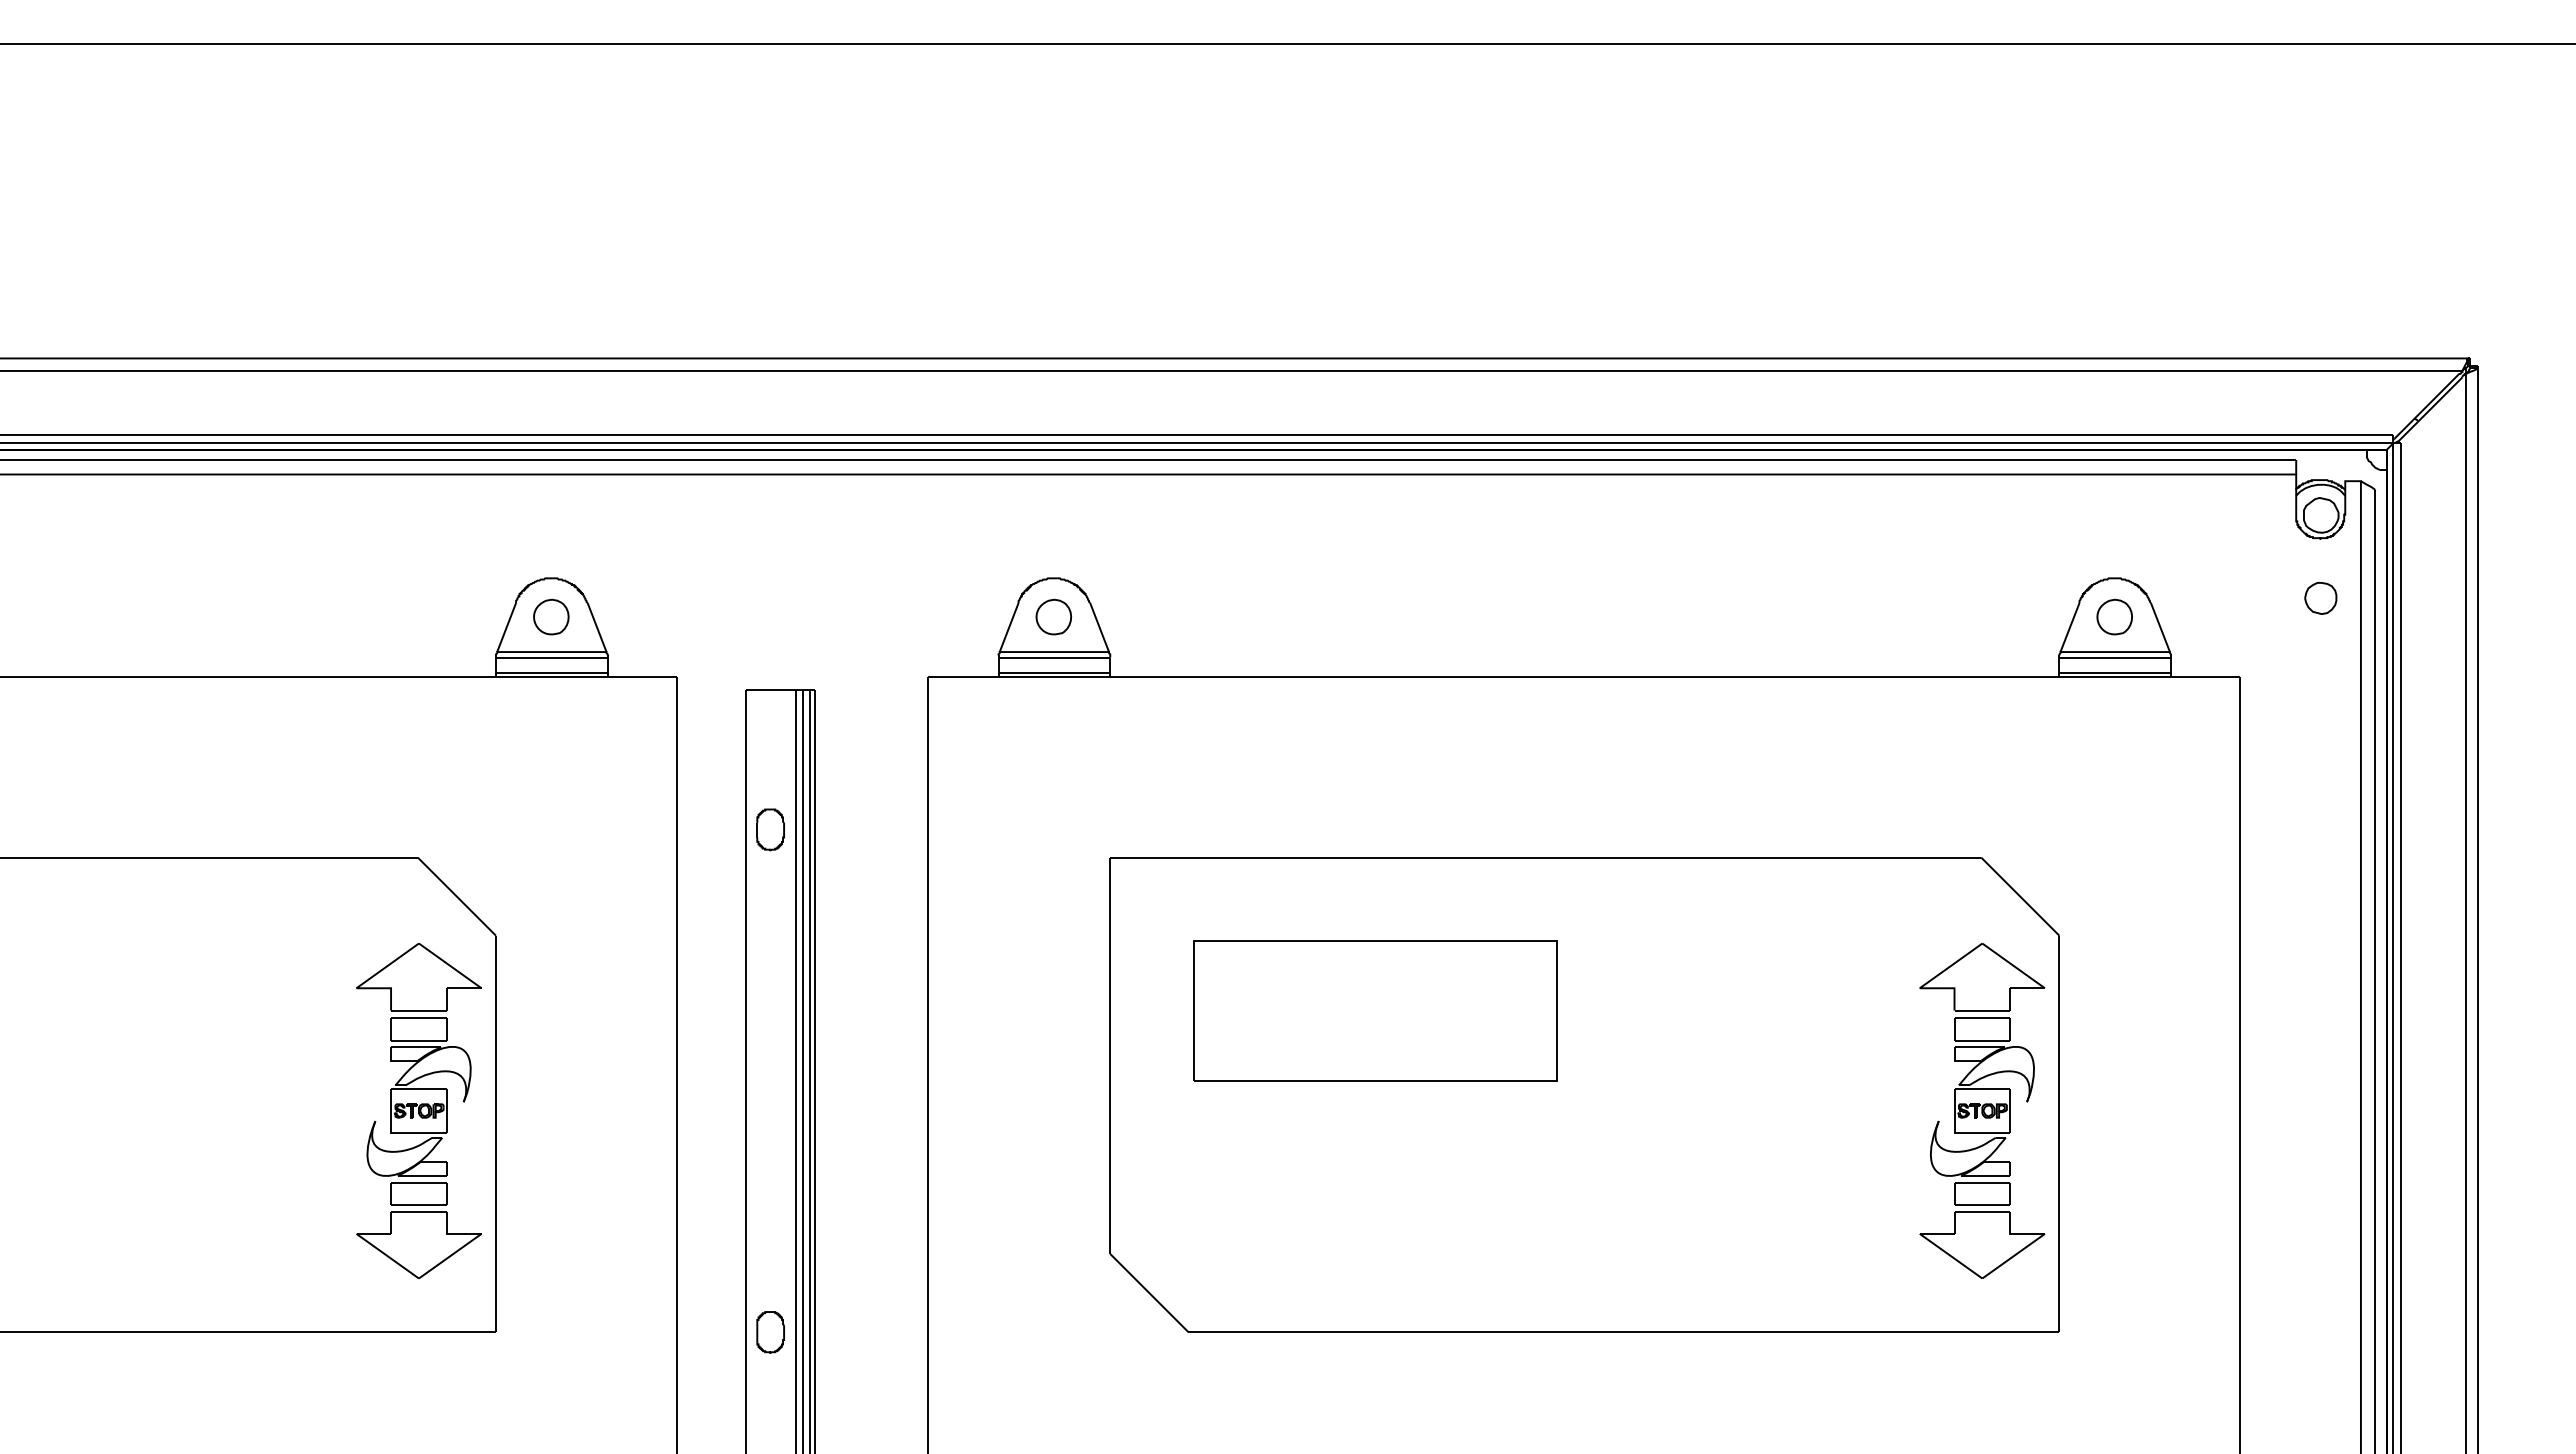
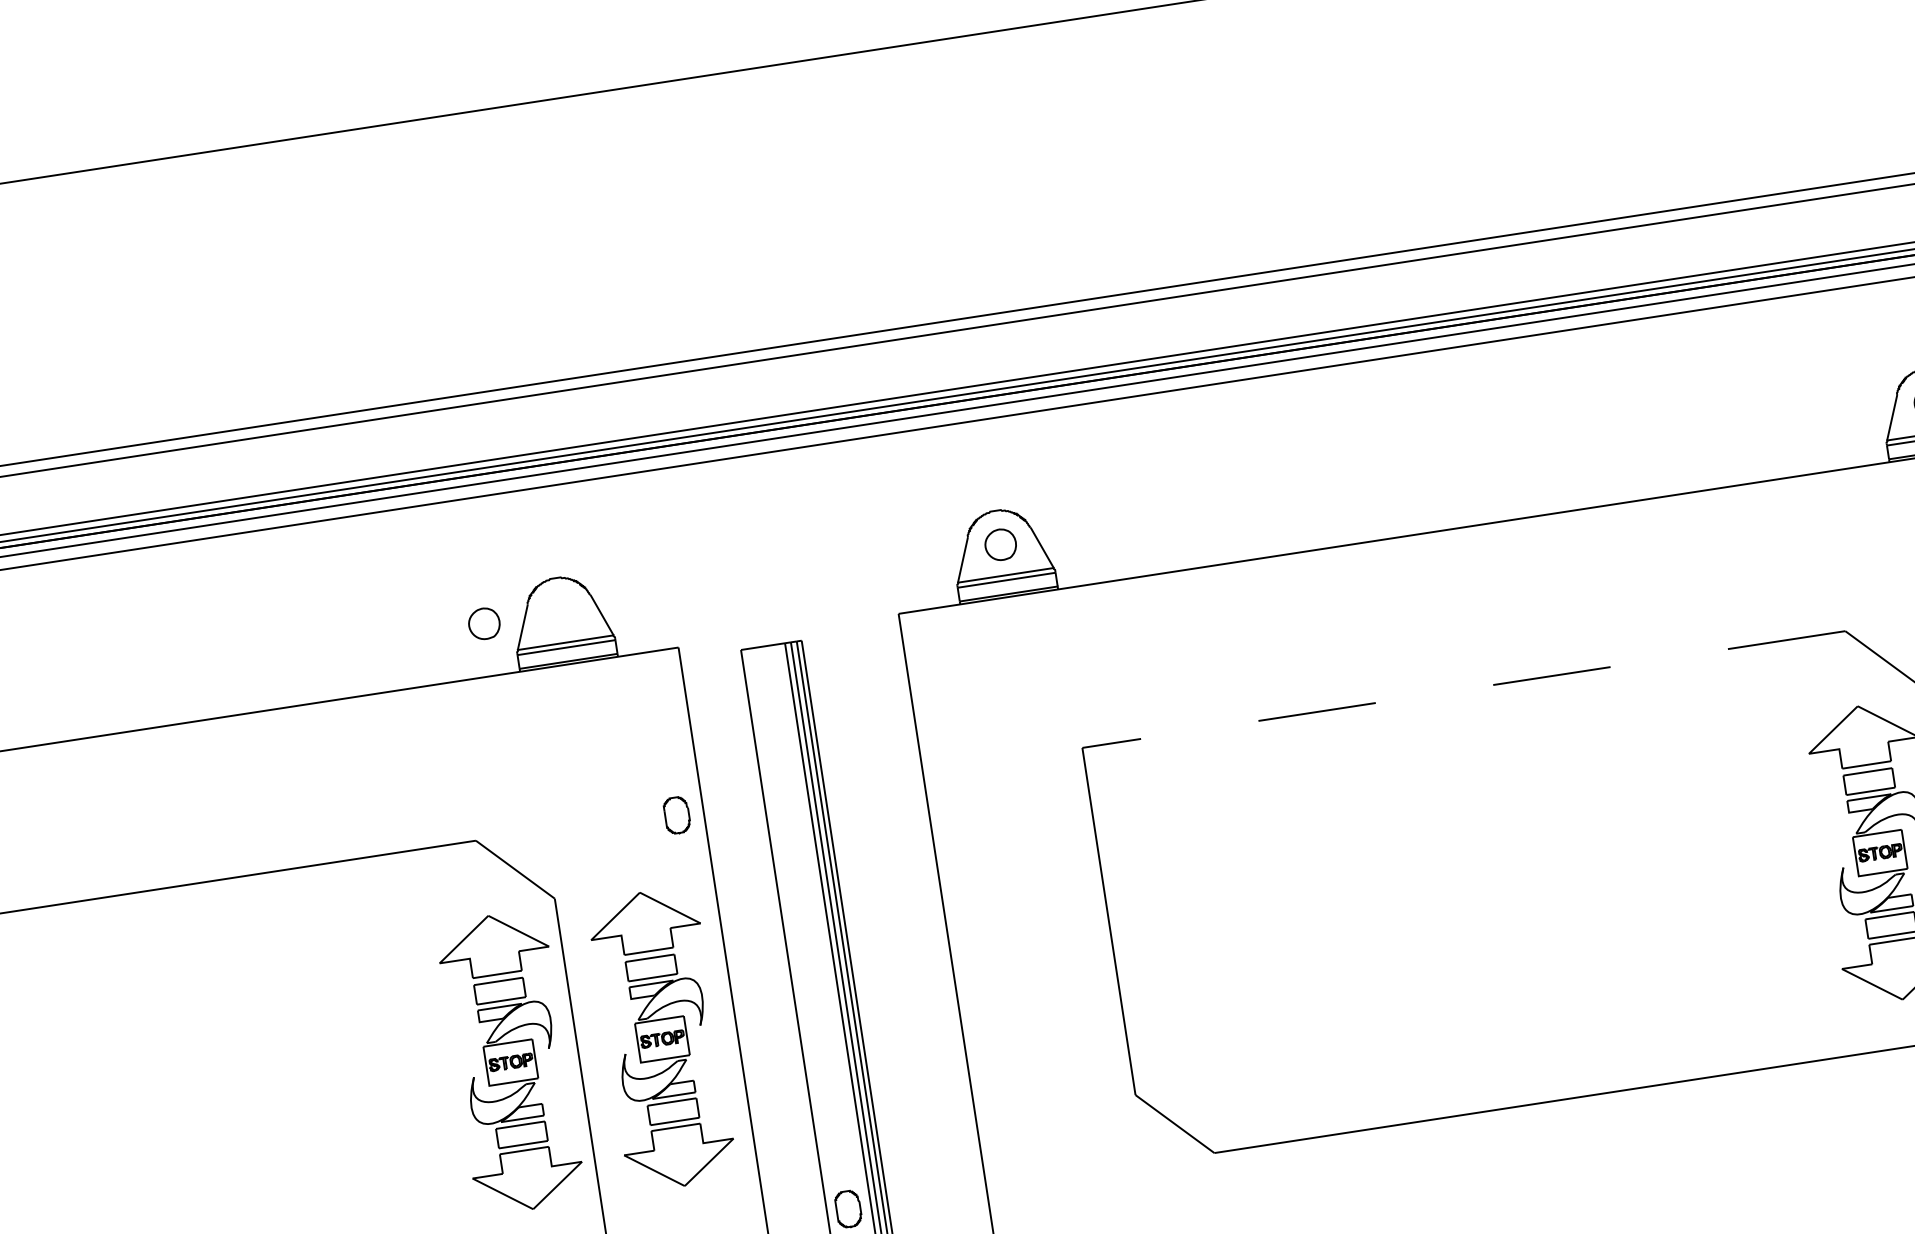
part: (551, 616) -> (484, 623), moved
part: (770, 829) -> (676, 815), moved
line: (1545, 857) -> (1463, 689), solid -> dashed
part: (1375, 1010) -> (1335, 846), removed
part: (591, 1110) -> (661, 1038), added

